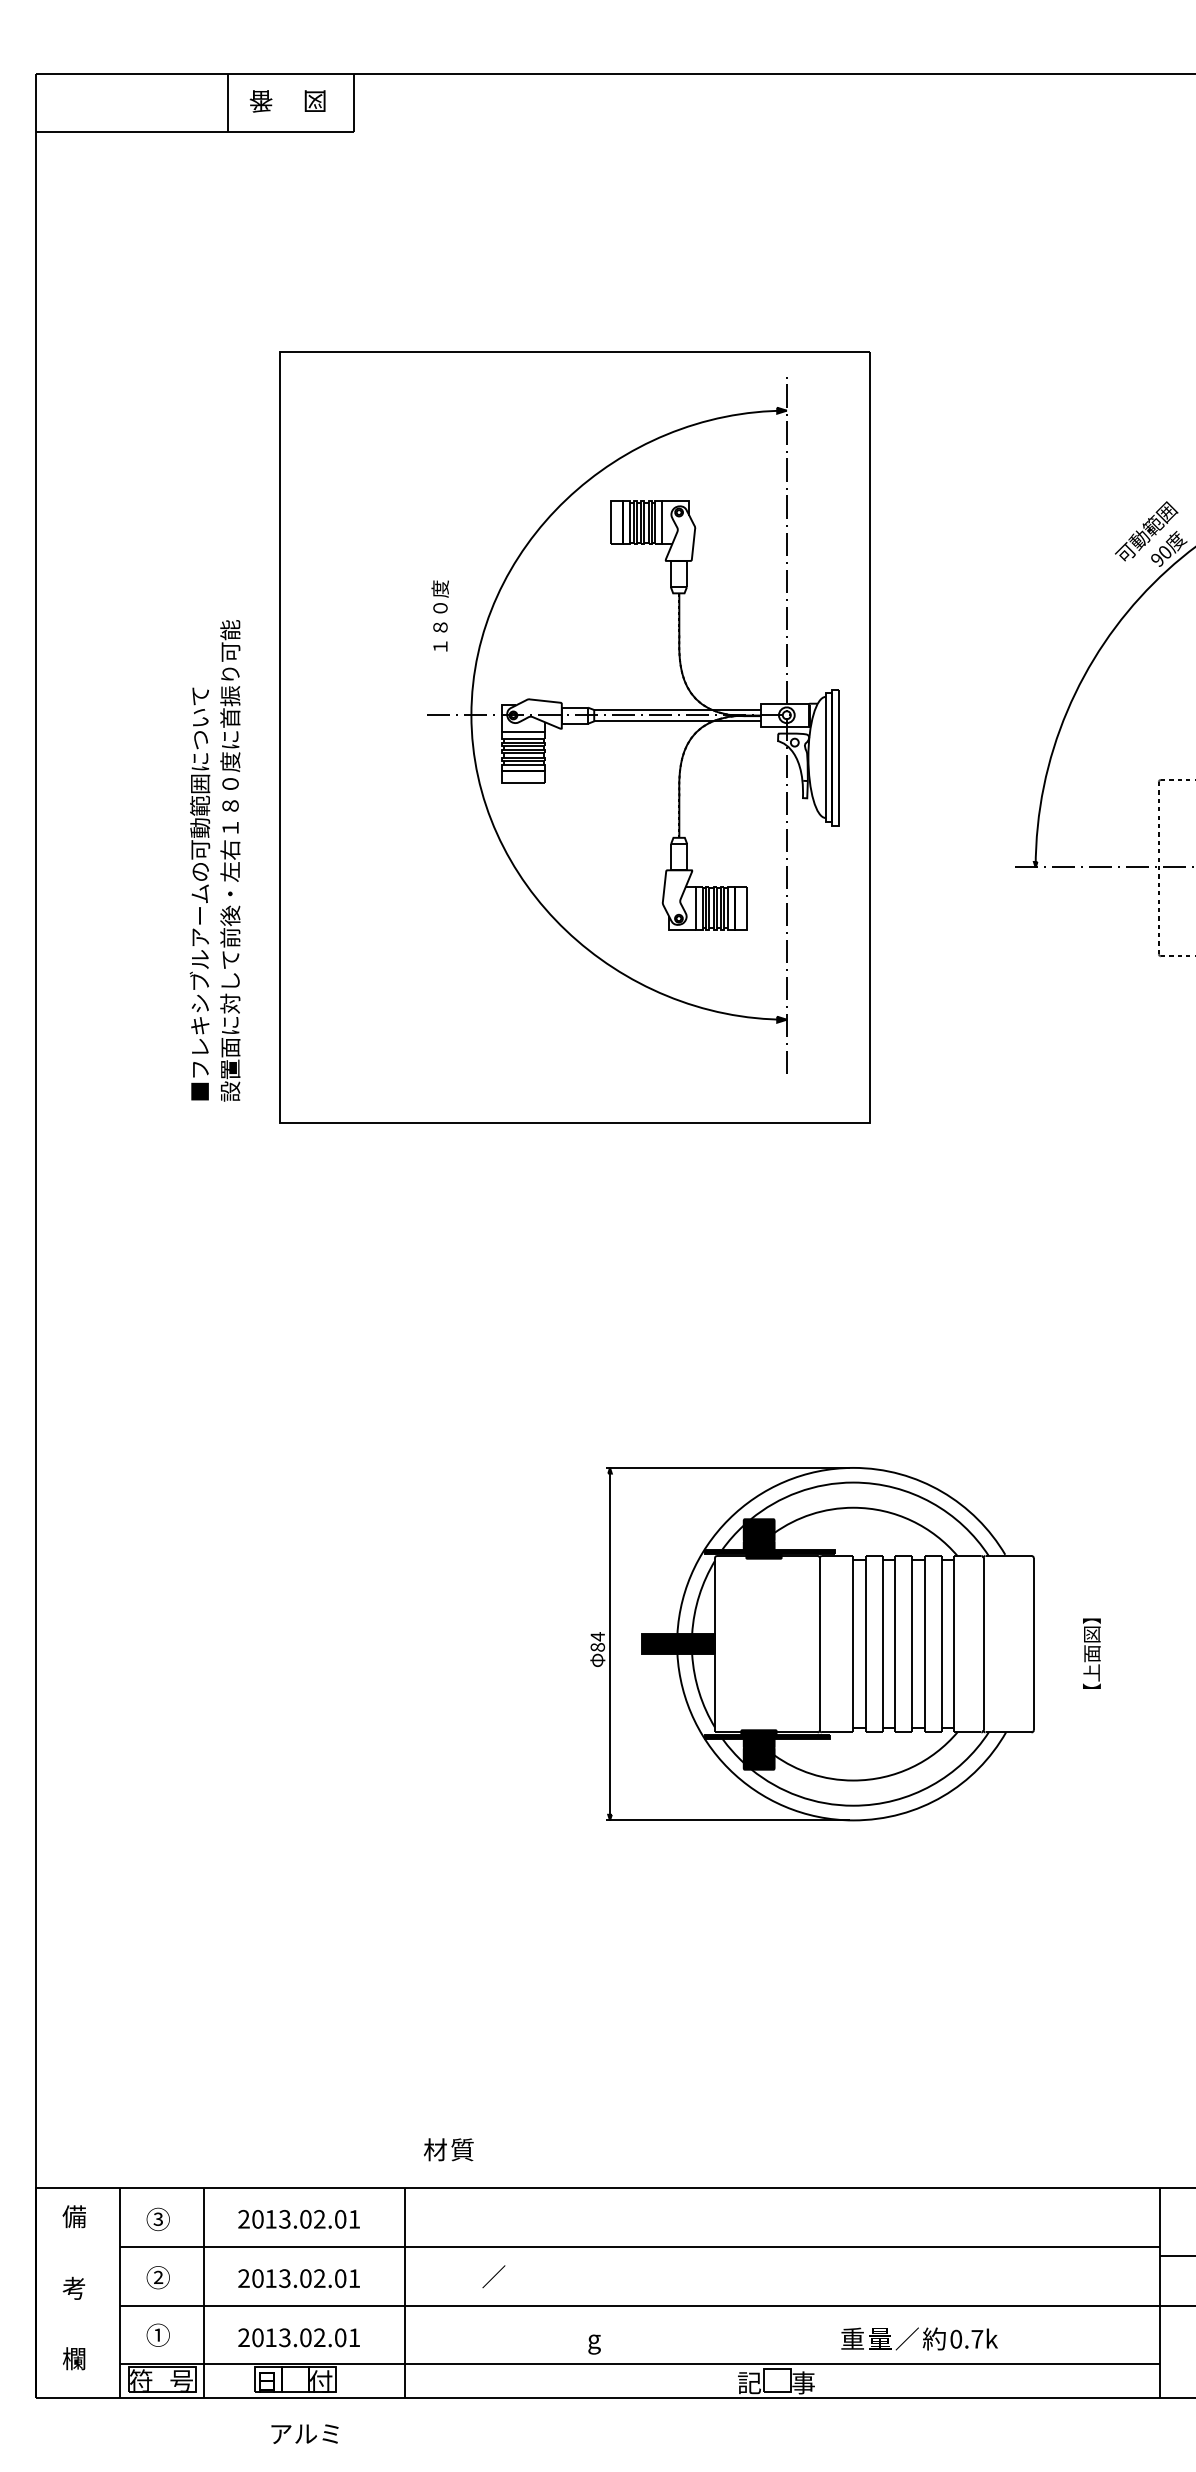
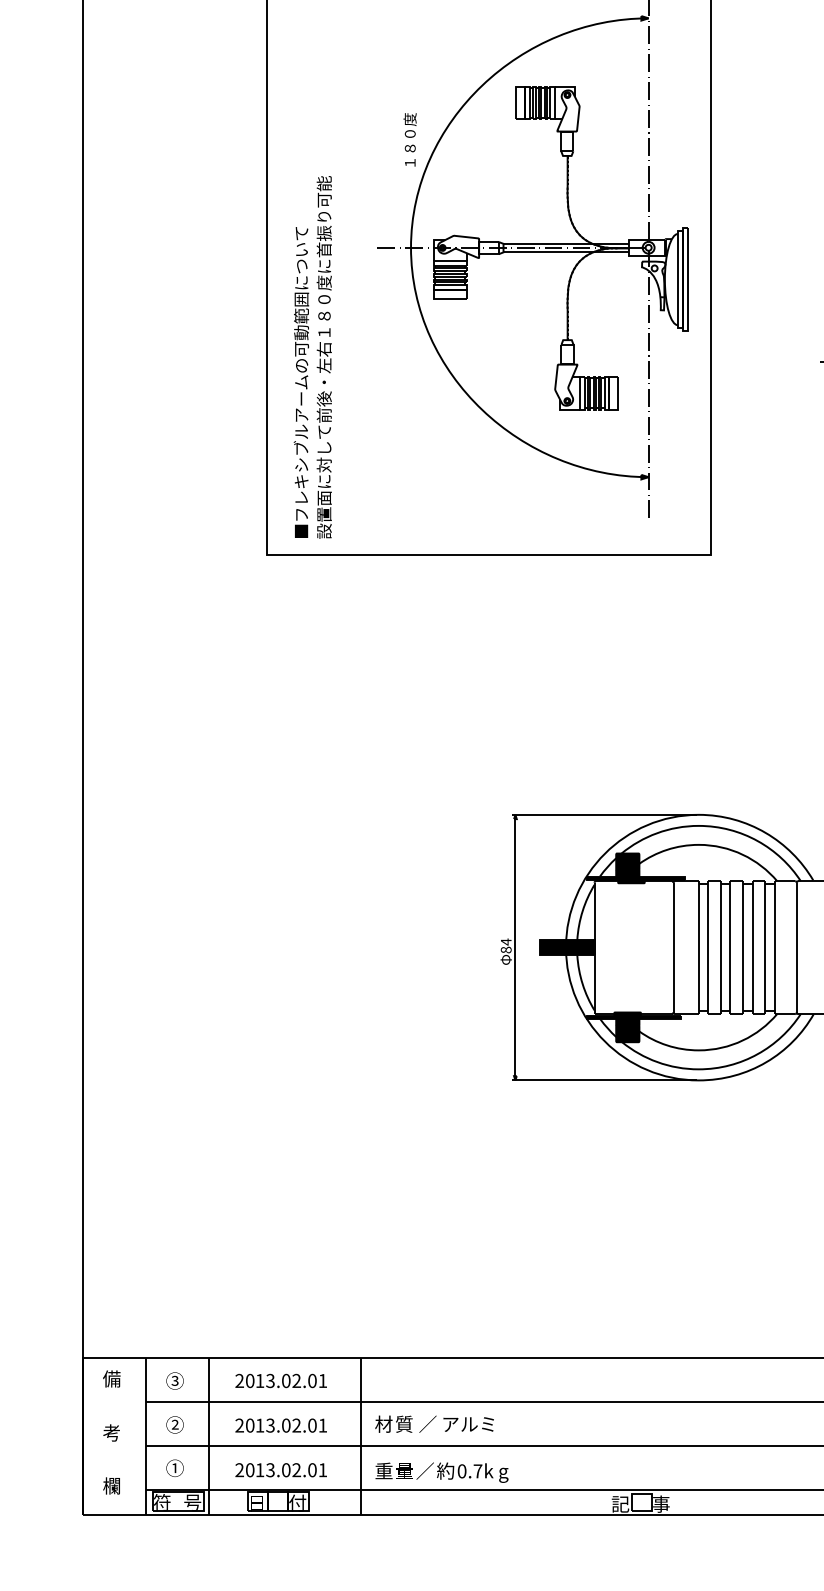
text: (439, 615) -> (409, 139), moved
text: (214, 860) -> (312, 357), moved
text: (448, 2149) -> (393, 1424), moved
text: (919, 2338) -> (434, 1470), moved
text: (304, 2433) -> (468, 1424), moved

